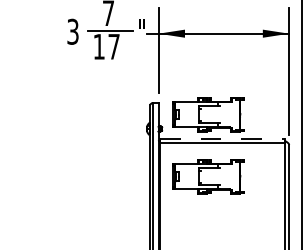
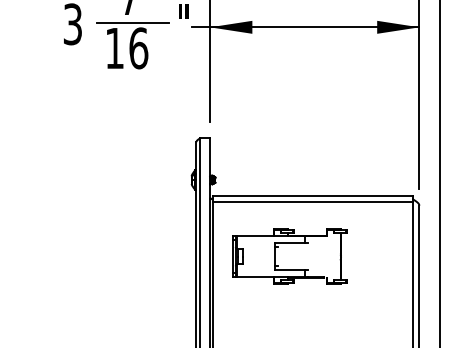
text: (114, 46) -> (139, 47), 17 -> 16
part: (208, 114) -> (290, 156), removed
line: (222, 138) -> (312, 195), dashed -> solid

